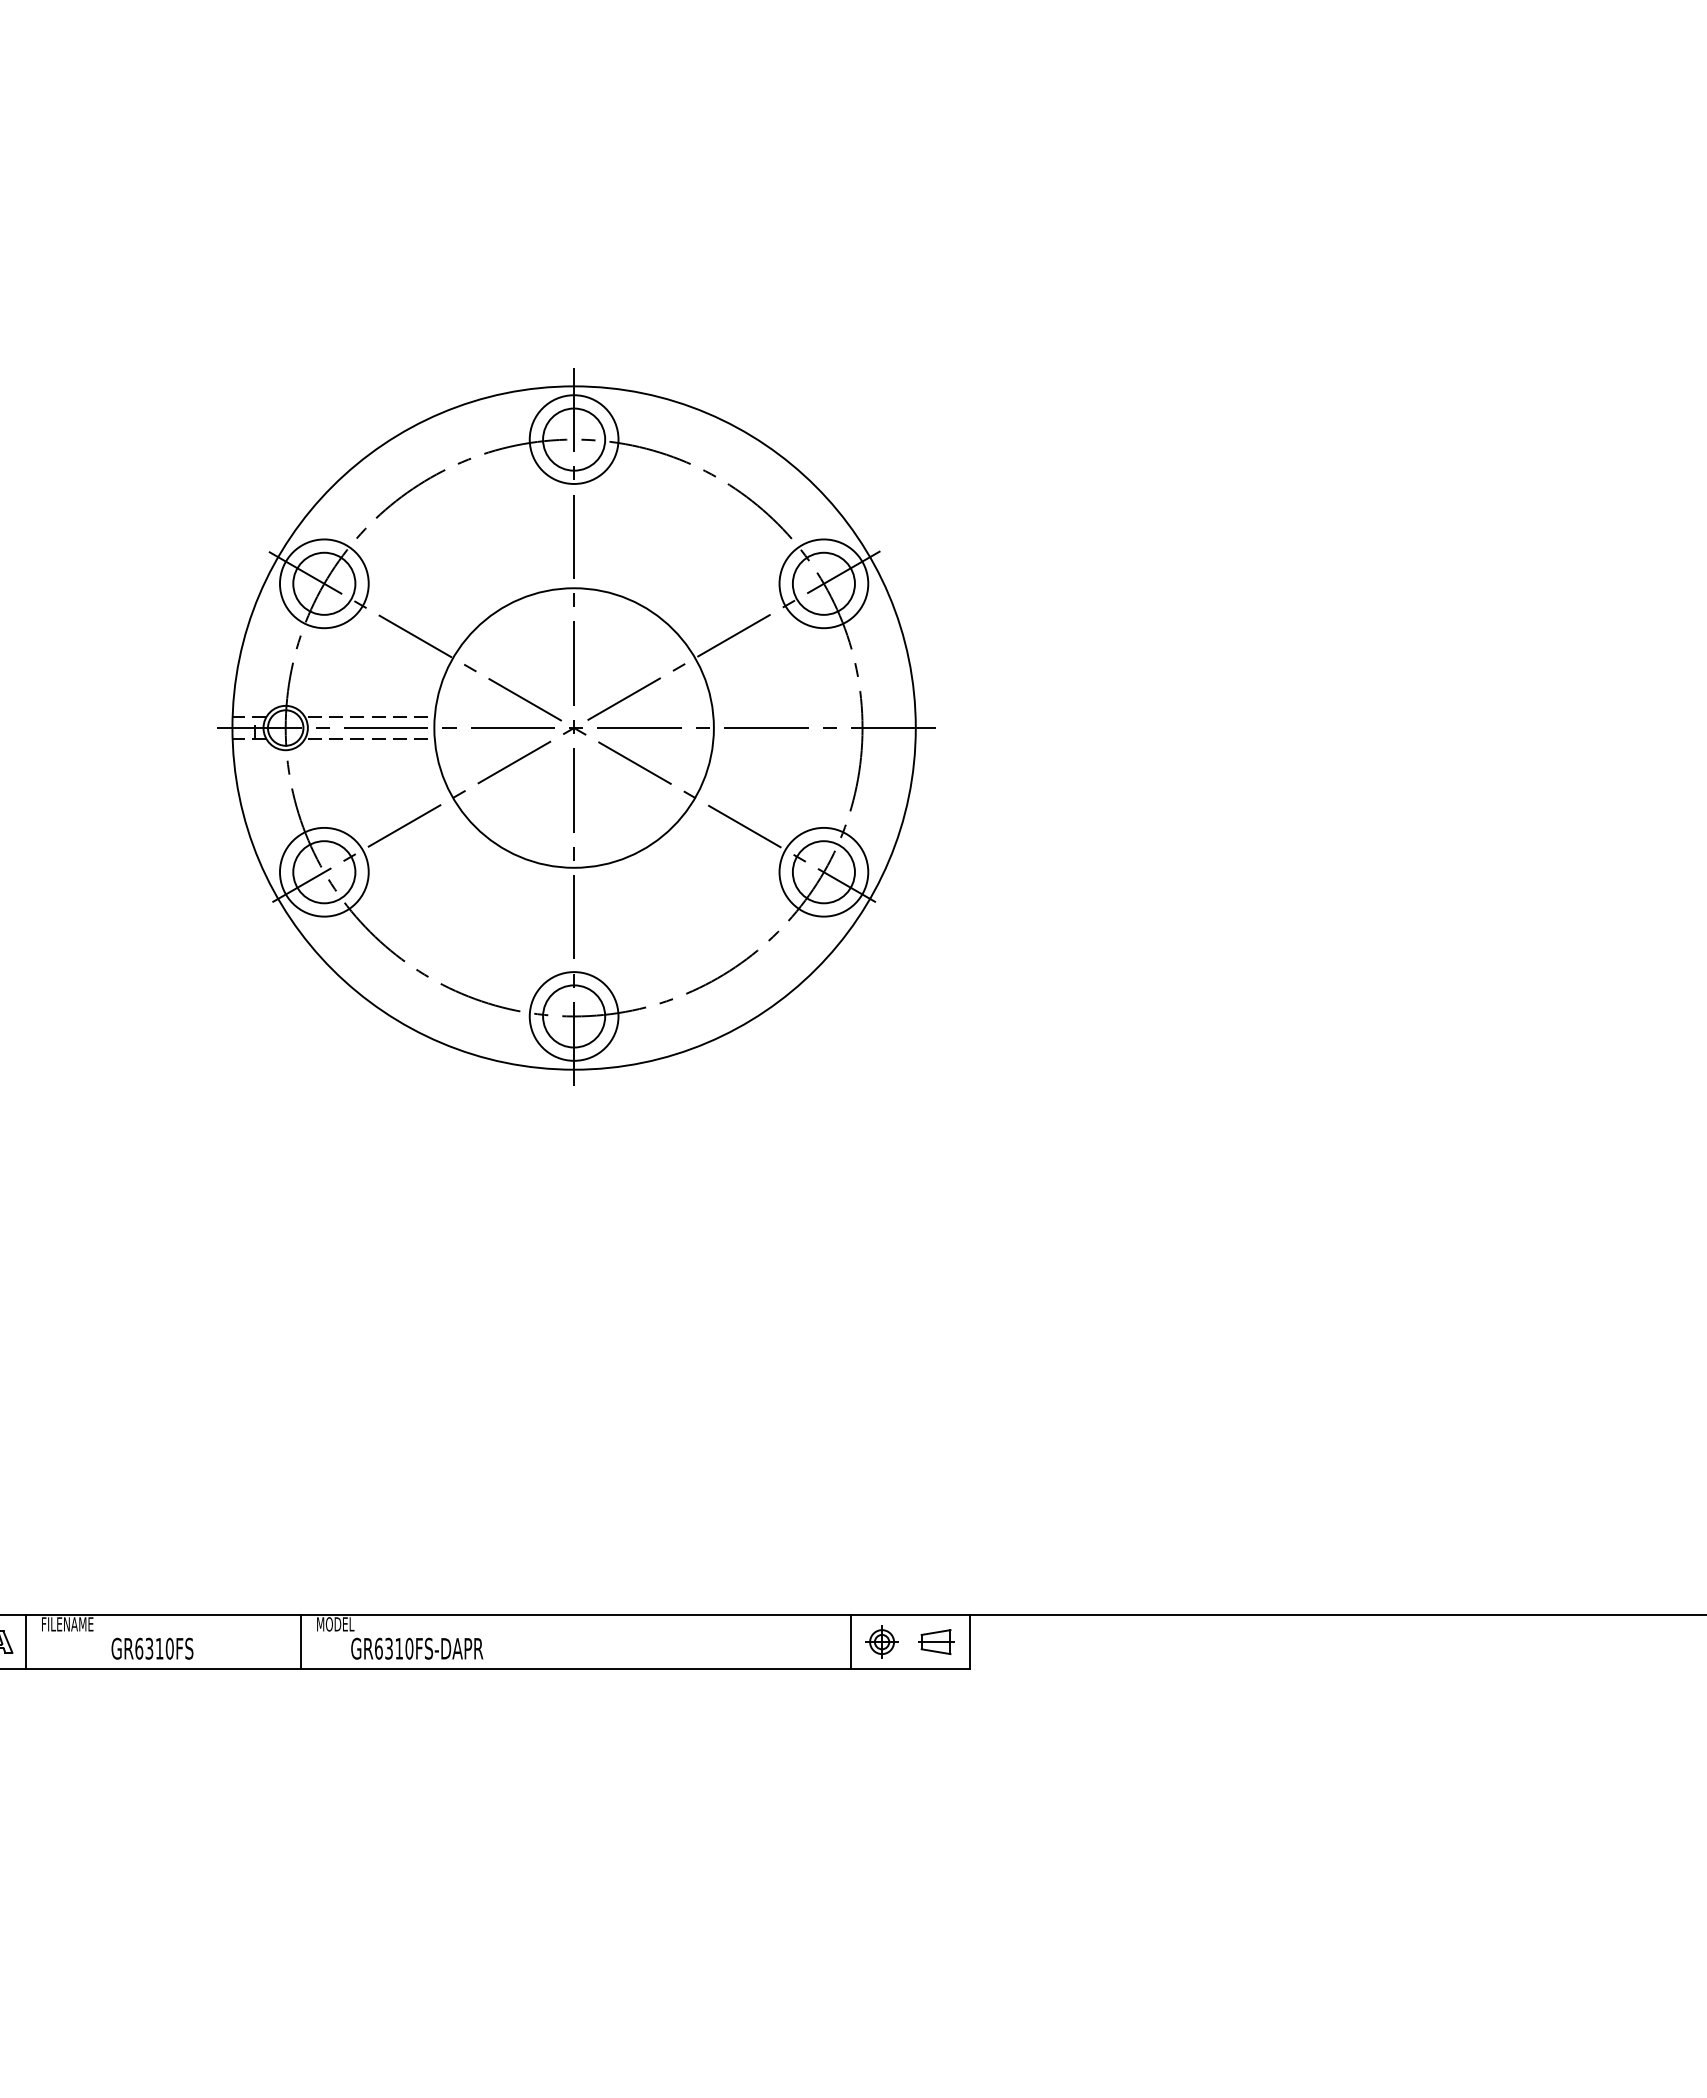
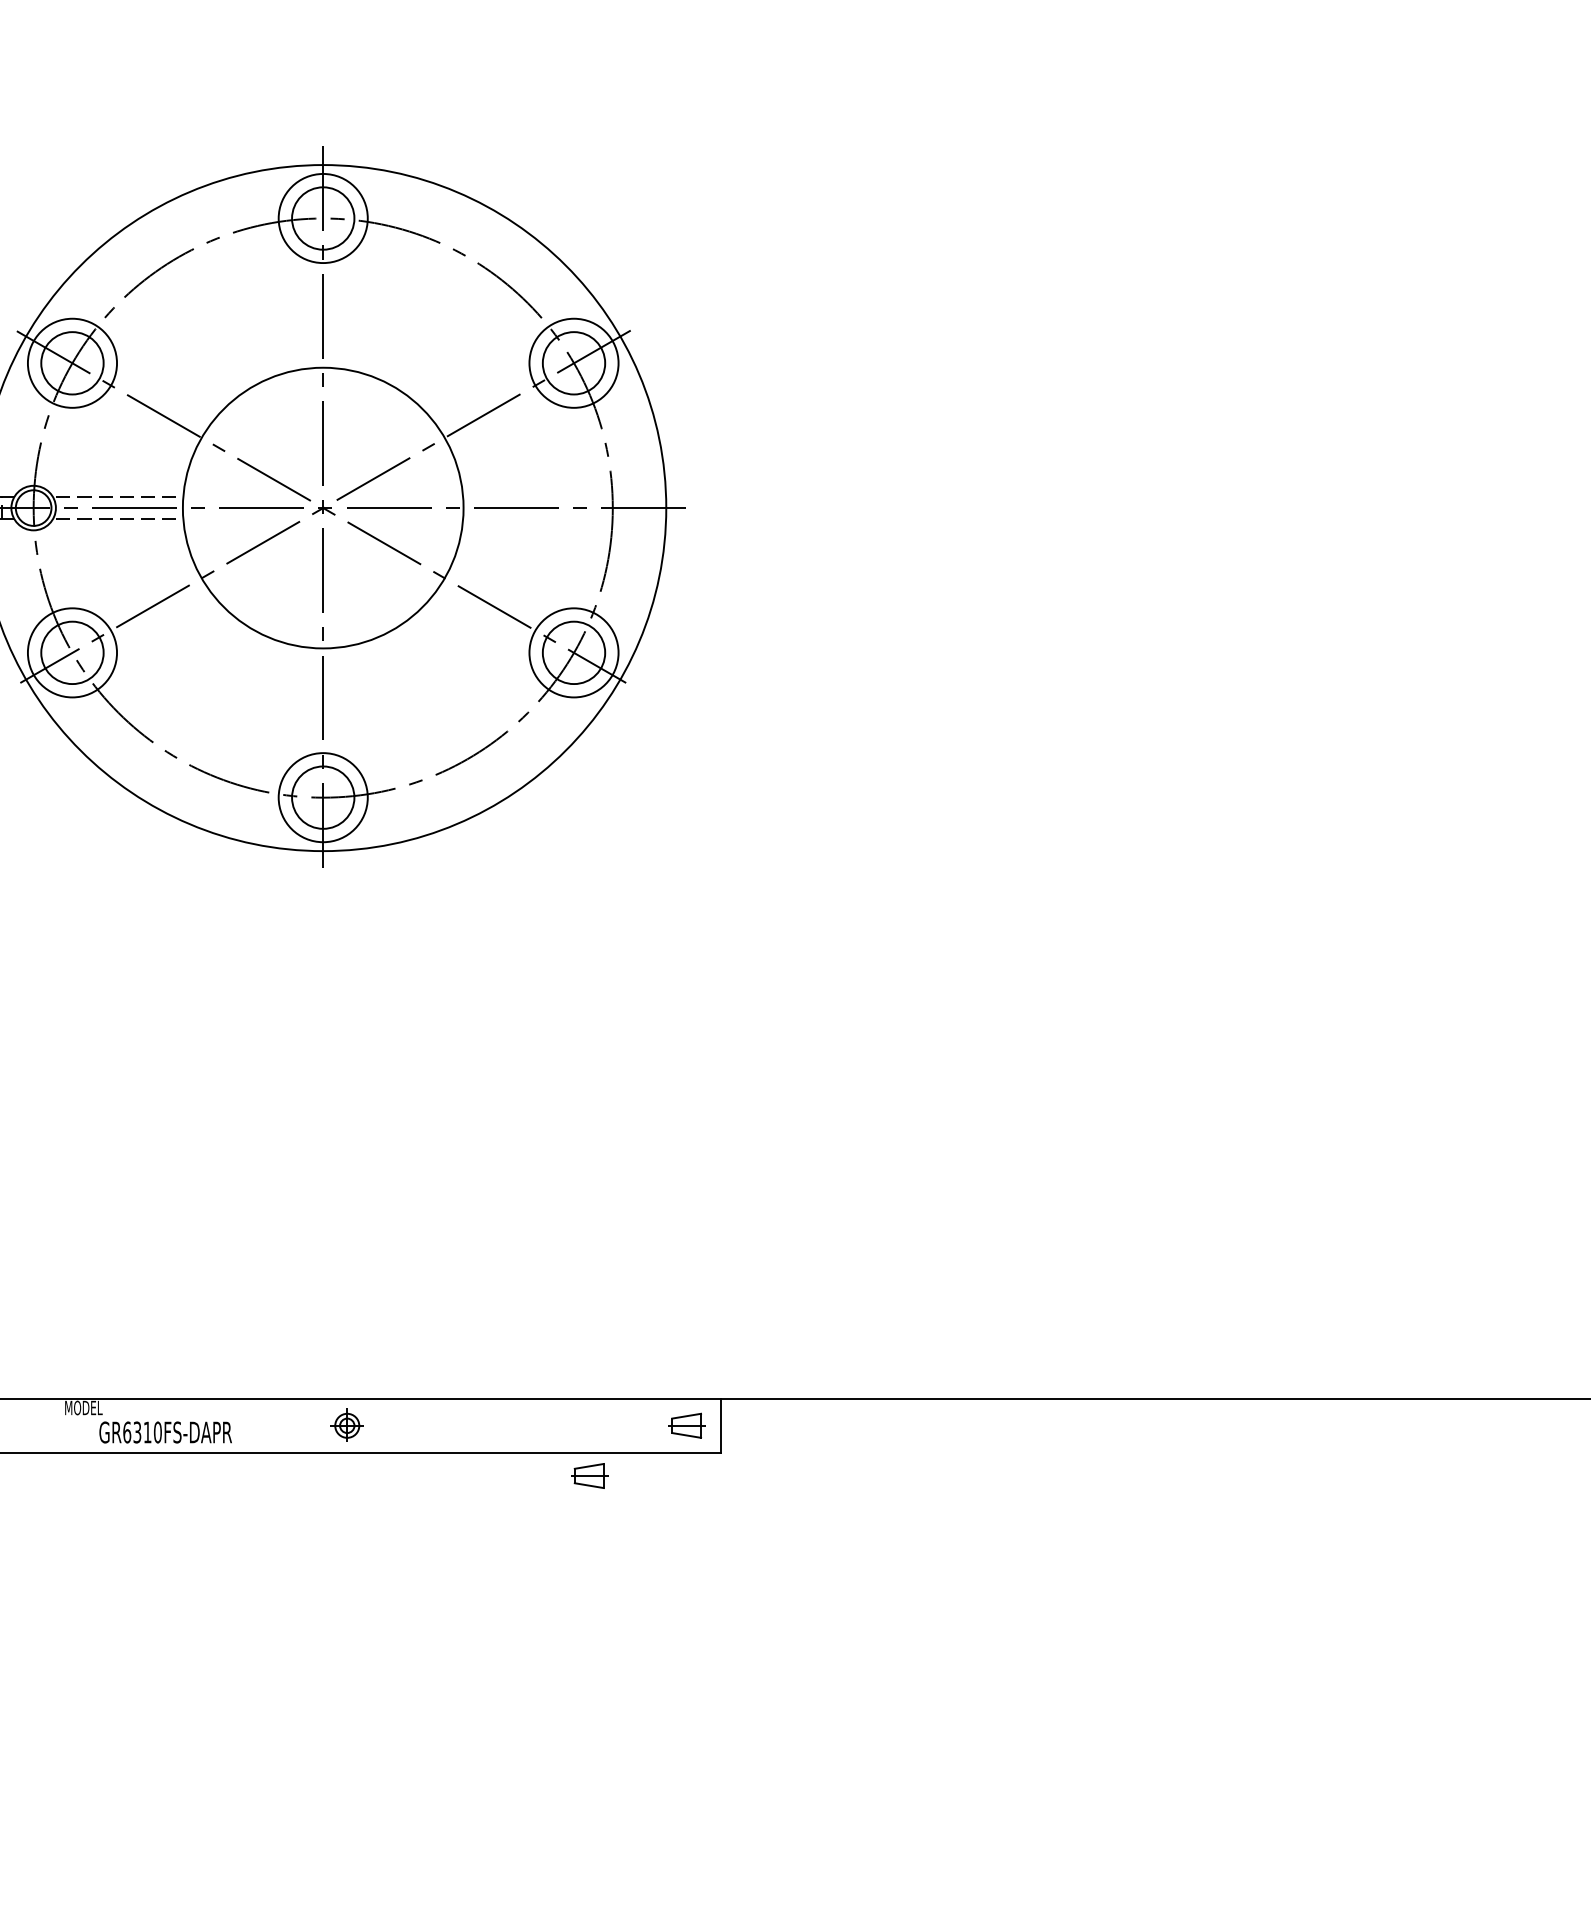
line: (300, 1641) -> (48, 1425), removed
line: (851, 1641) -> (601, 1425), removed
part: (881, 1641) -> (346, 1425), moved
part: (839, 1691) -> (589, 1475), added

